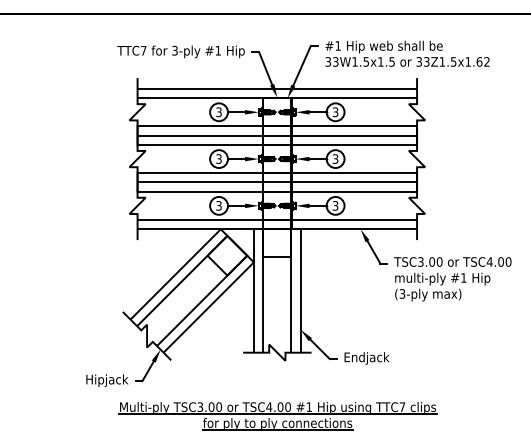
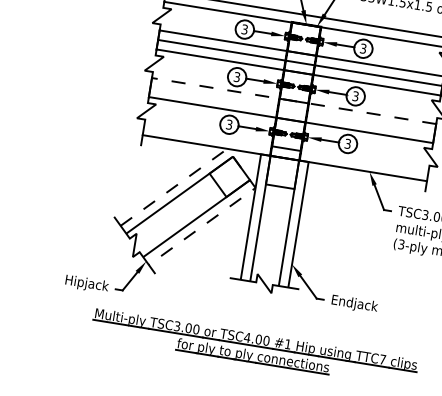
line: (277, 173) -> (294, 101), solid -> dashed
line: (277, 182) -> (292, 110), removed
line: (277, 219) -> (286, 148), removed
line: (237, 246) -> (241, 169), solid -> dashed

